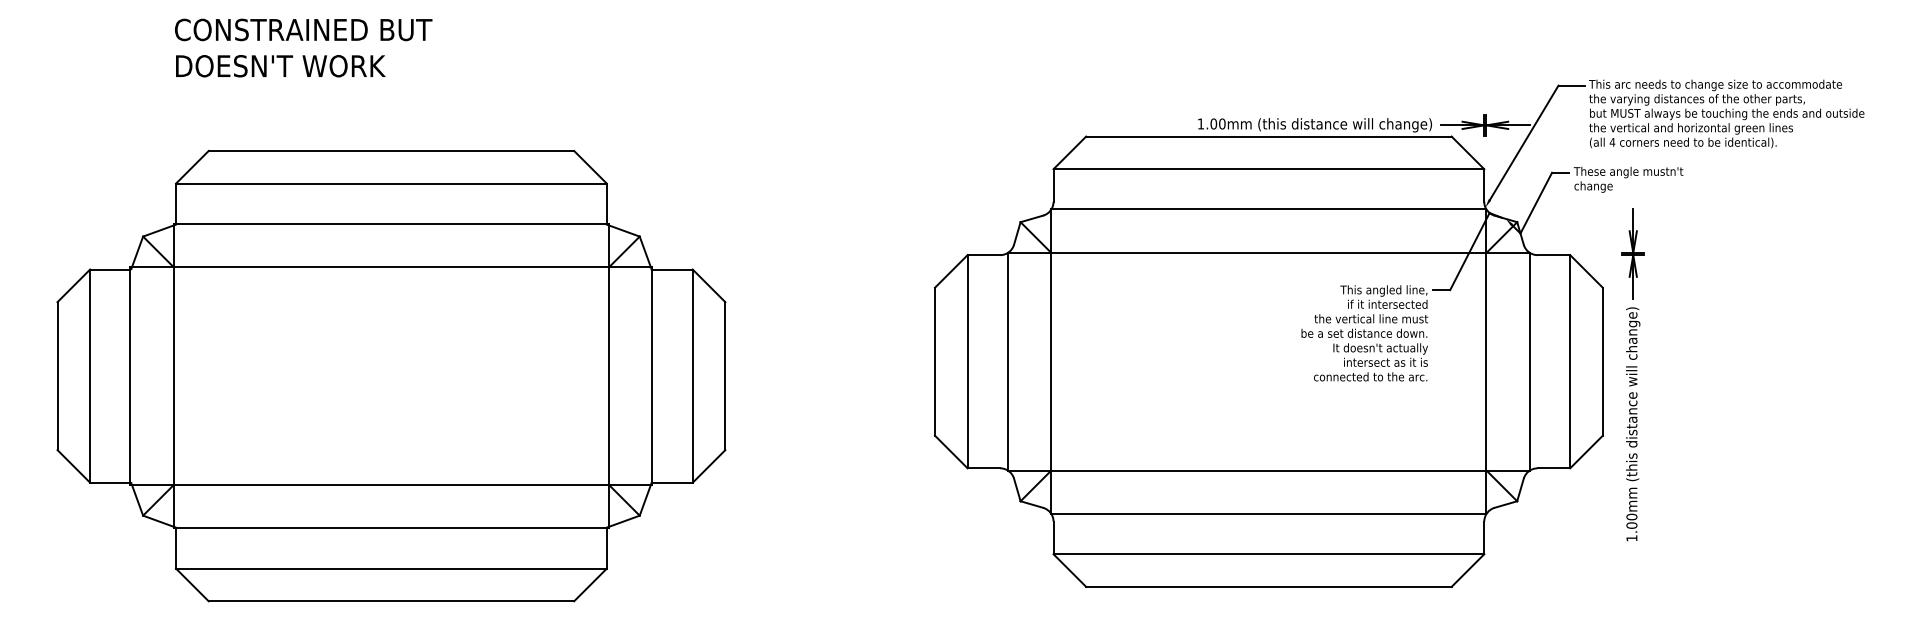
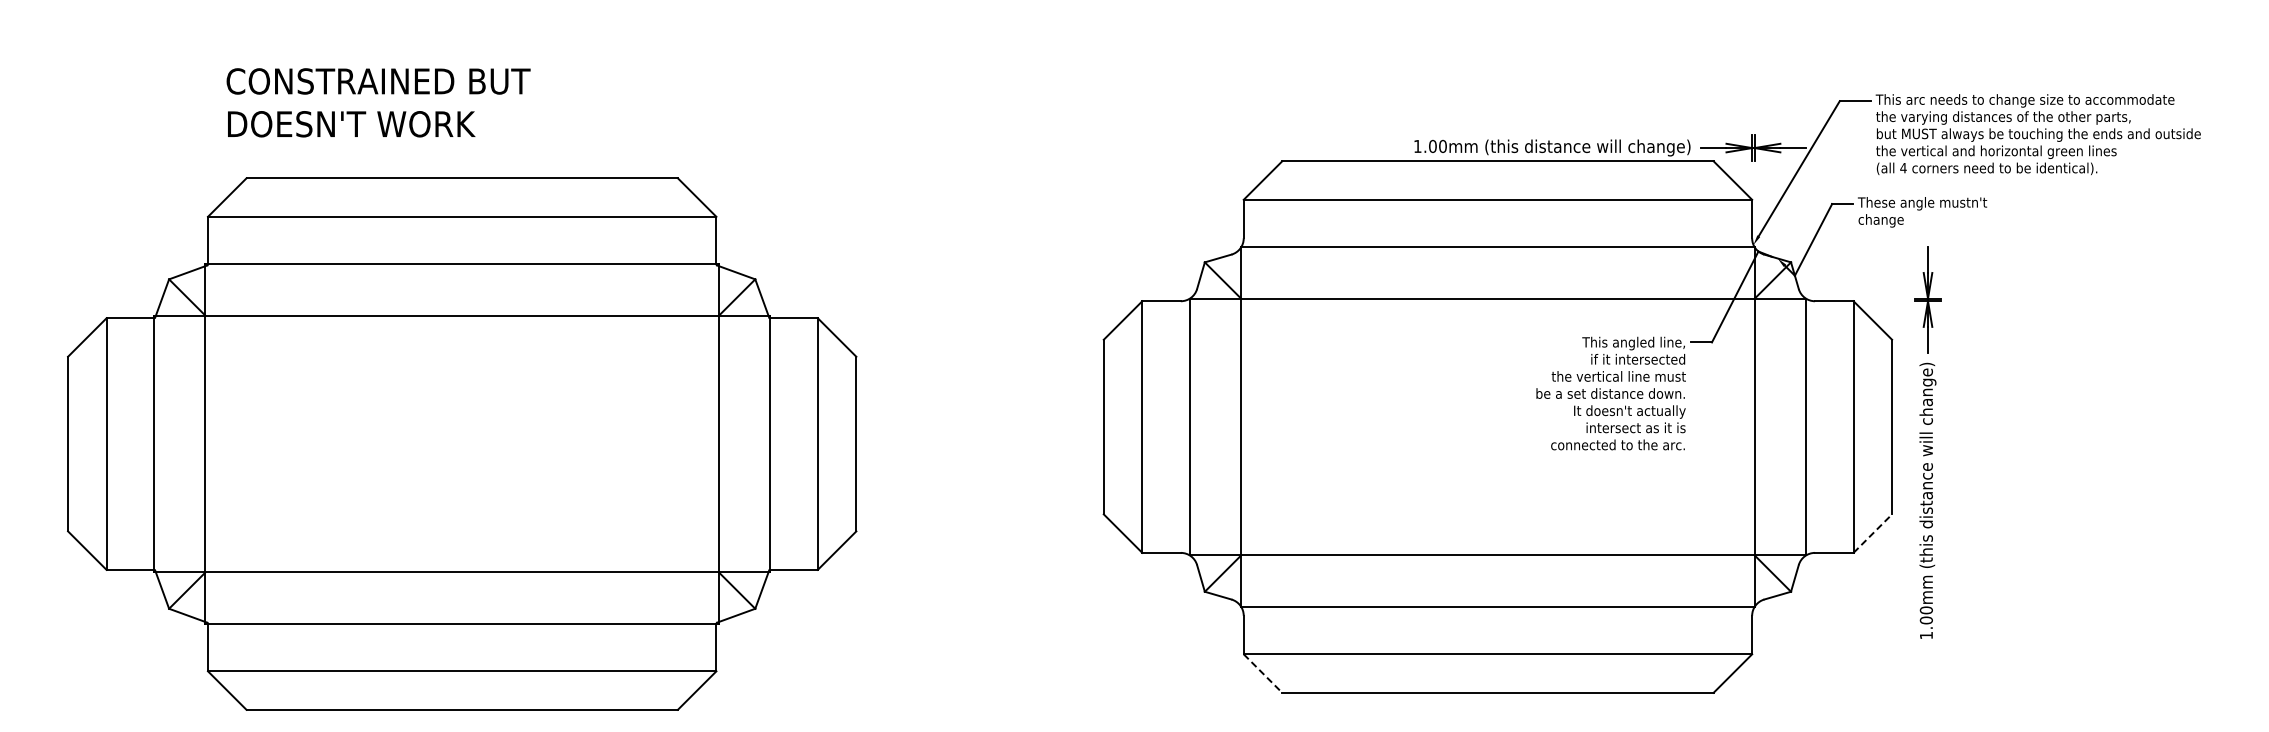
text: (303, 47) -> (378, 102), moved
line: (1587, 451) -> (1873, 533), solid -> dashed
line: (1070, 570) -> (1263, 673), solid -> dashed

